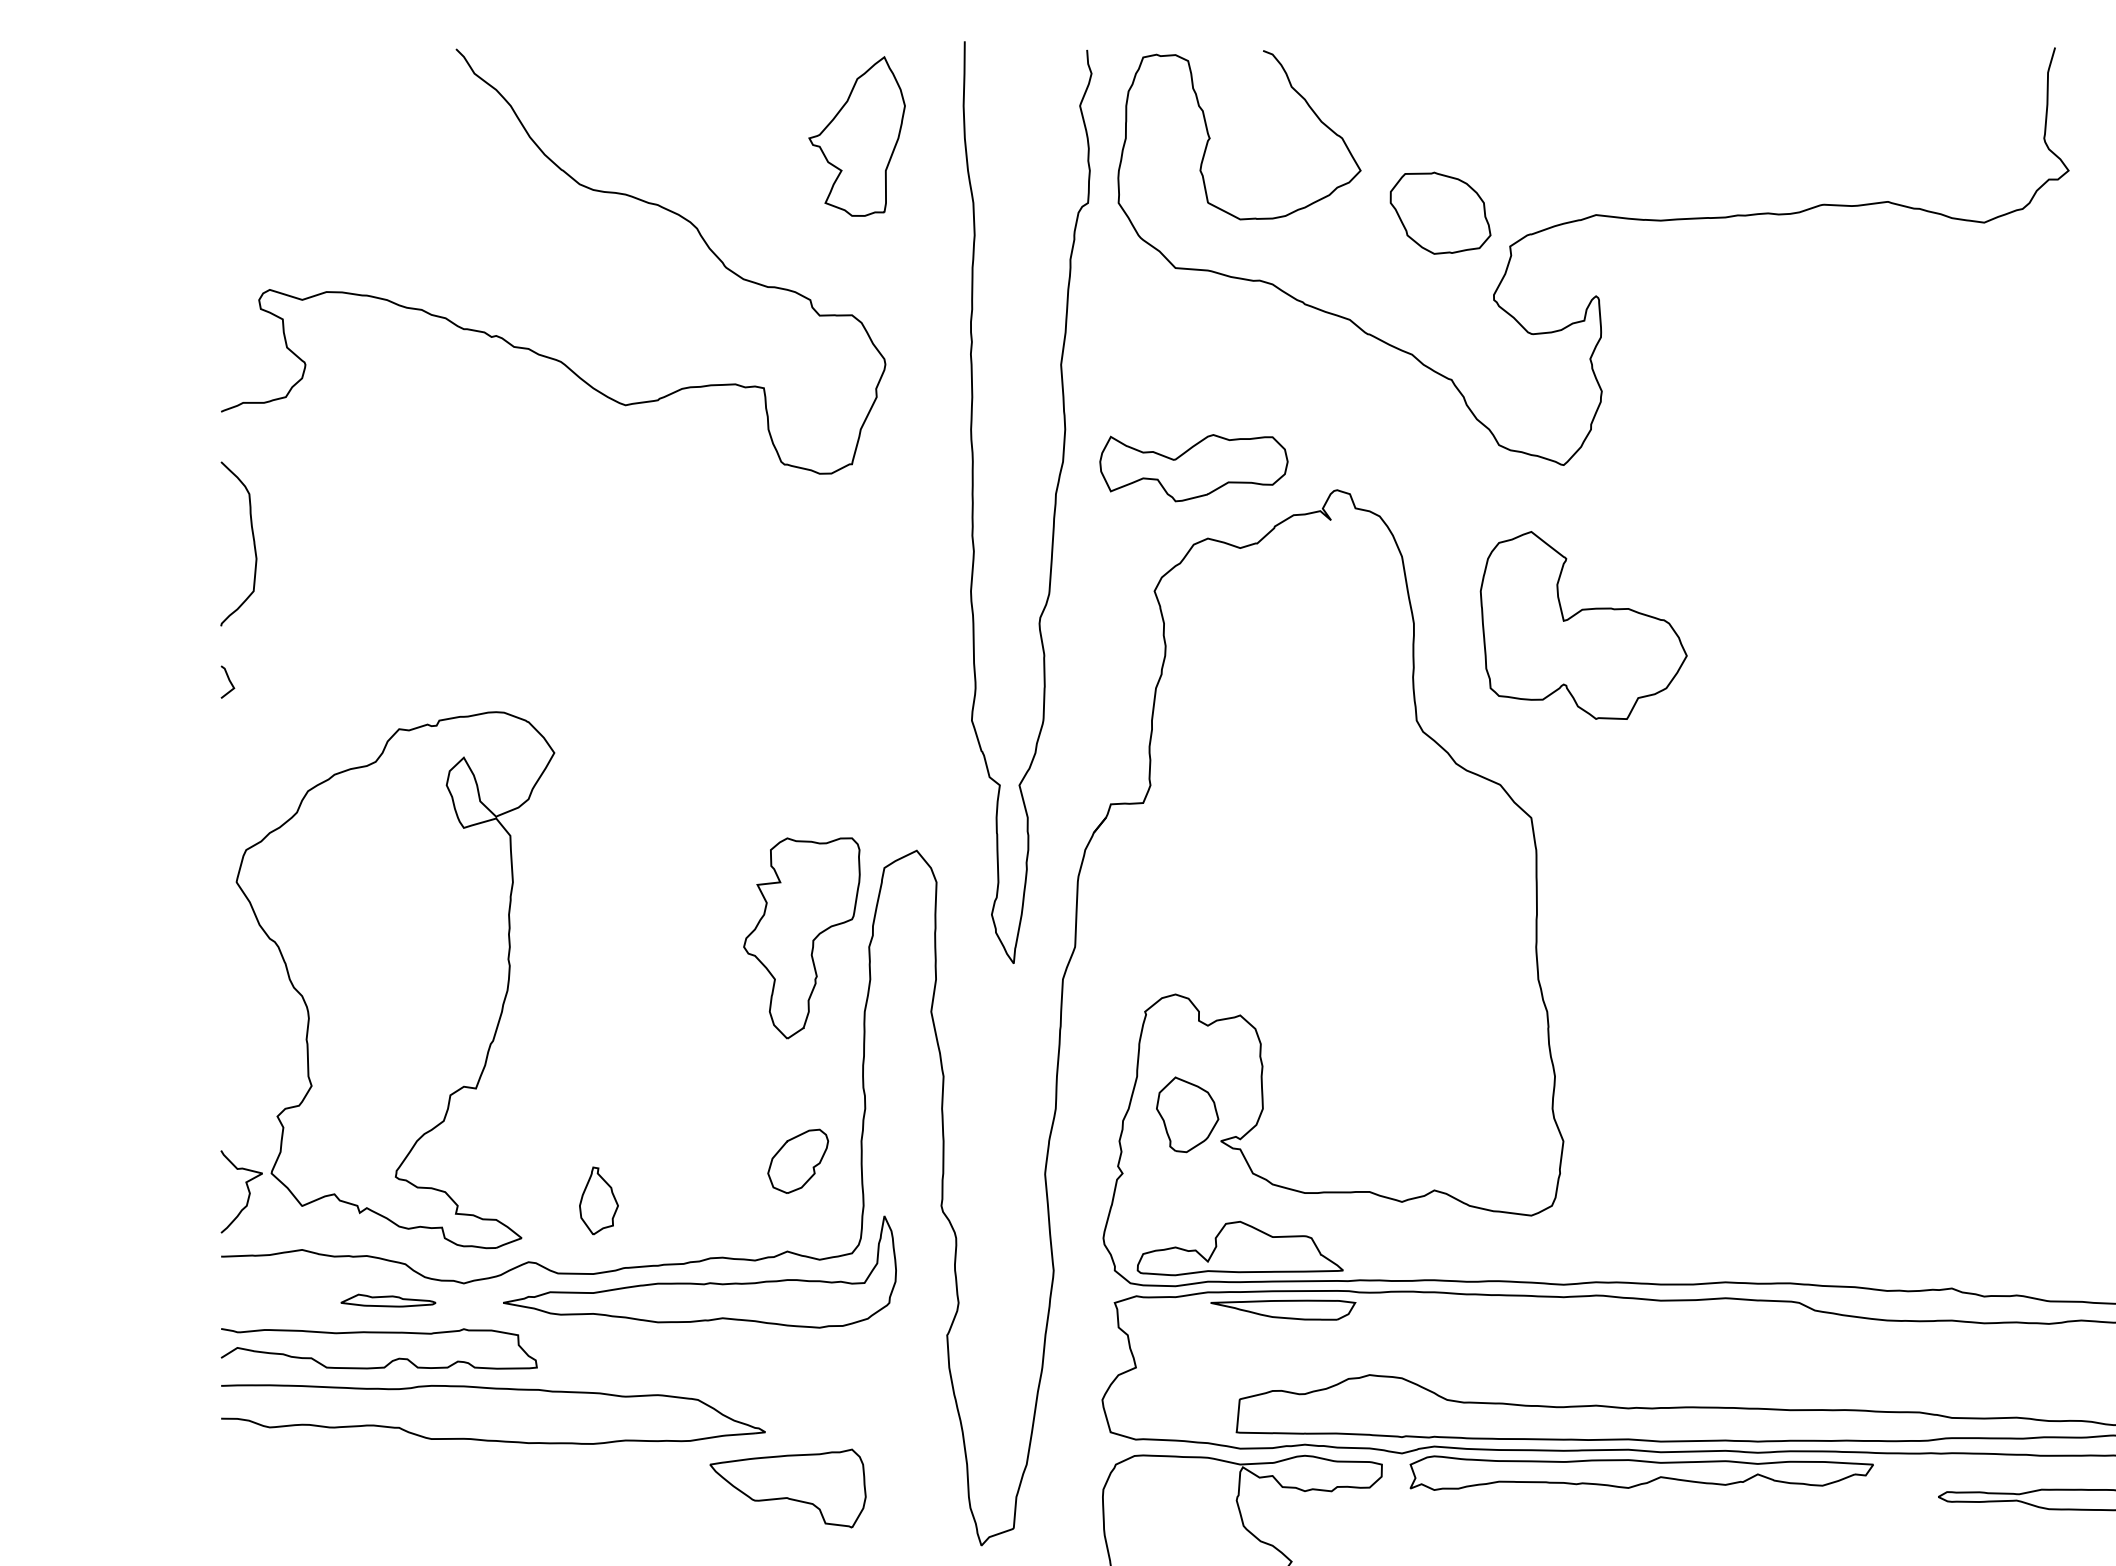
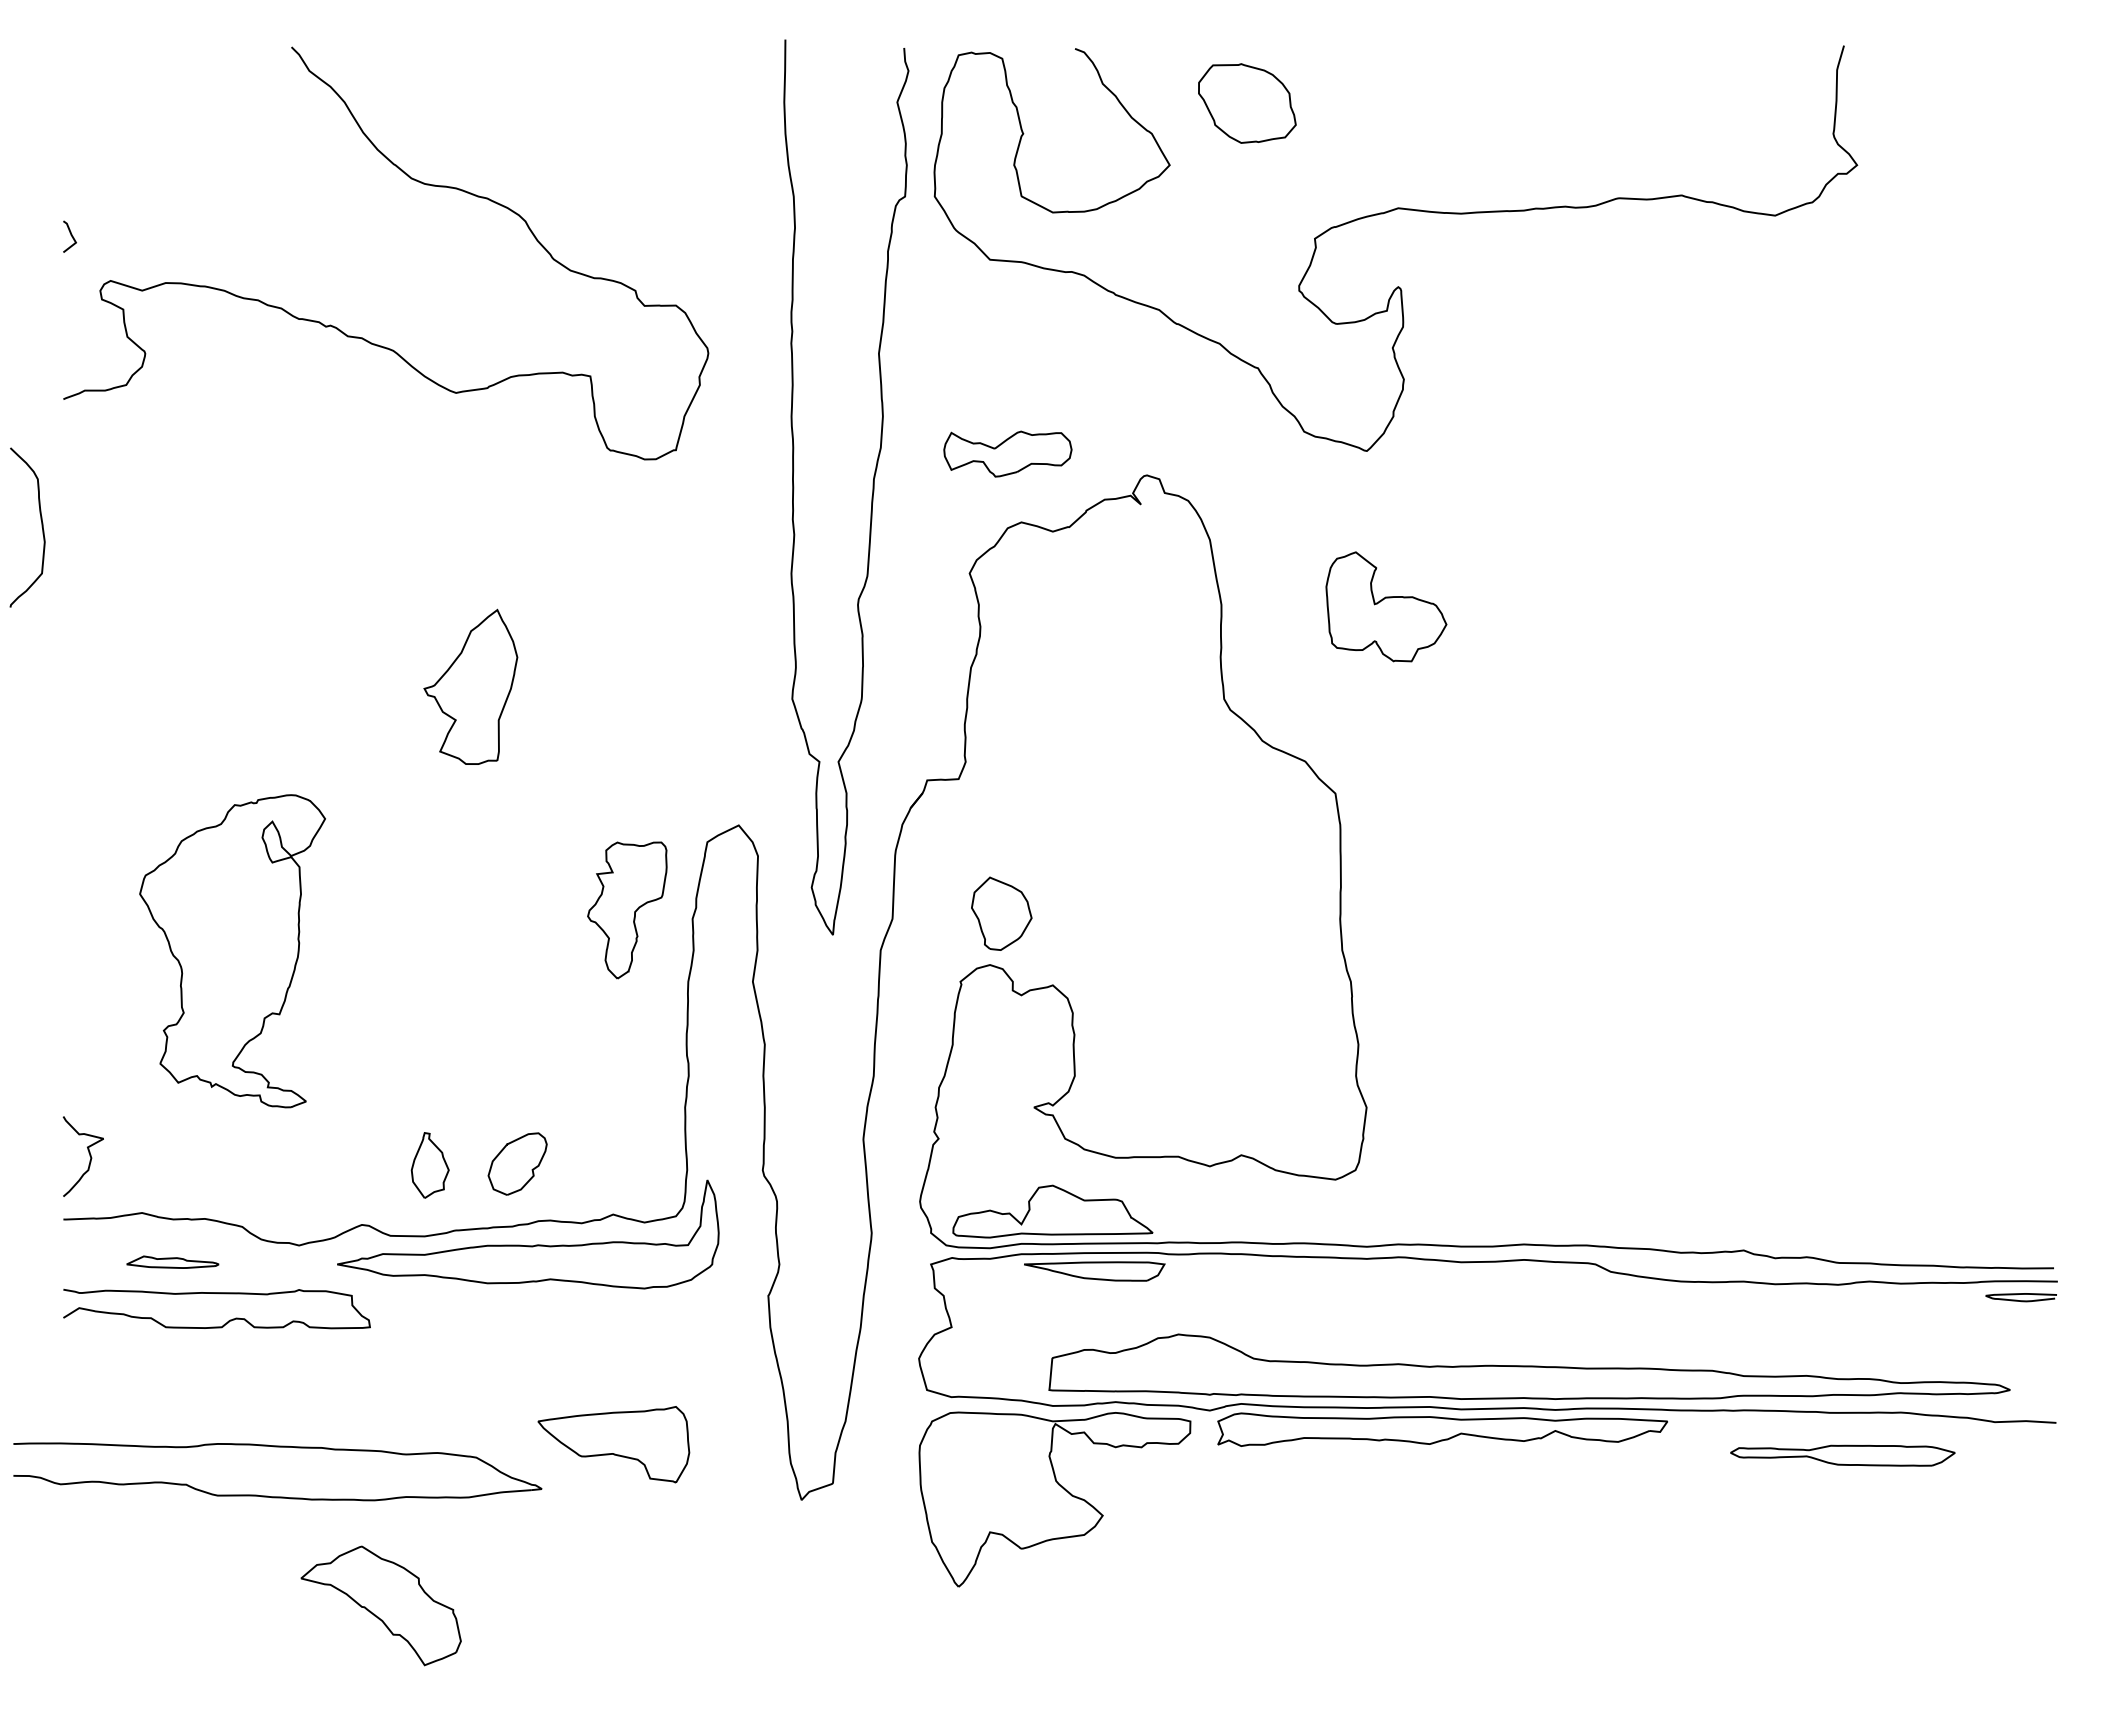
part: (856, 135) -> (470, 686), moved
part: (1440, 213) -> (1247, 103), moved
part: (1193, 468) -> (1007, 454), size x0.7
curve: (253, 543) -> (41, 527), moved
part: (1583, 625) -> (1386, 606), size x0.6
line: (228, 680) -> (70, 235), moved
part: (802, 938) -> (627, 910), size x0.7
part: (395, 980) -> (232, 951), size x0.6
part: (1187, 1114) -> (1001, 913), moved
part: (798, 1160) -> (517, 1163), moved
part: (388, 1299) -> (172, 1261), moved
part: (493, 1389) -> (277, 1447), moved

